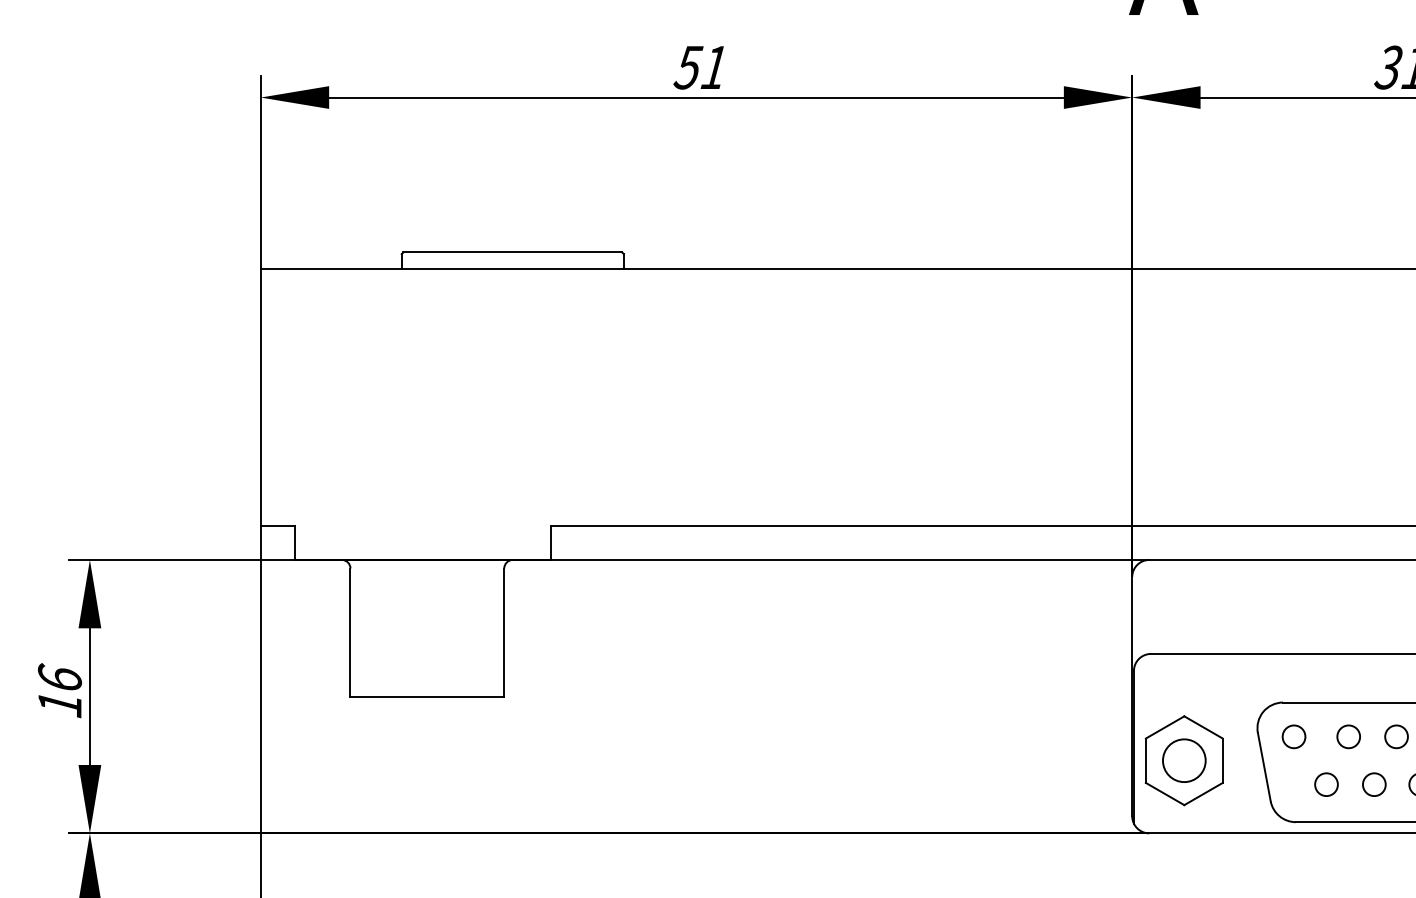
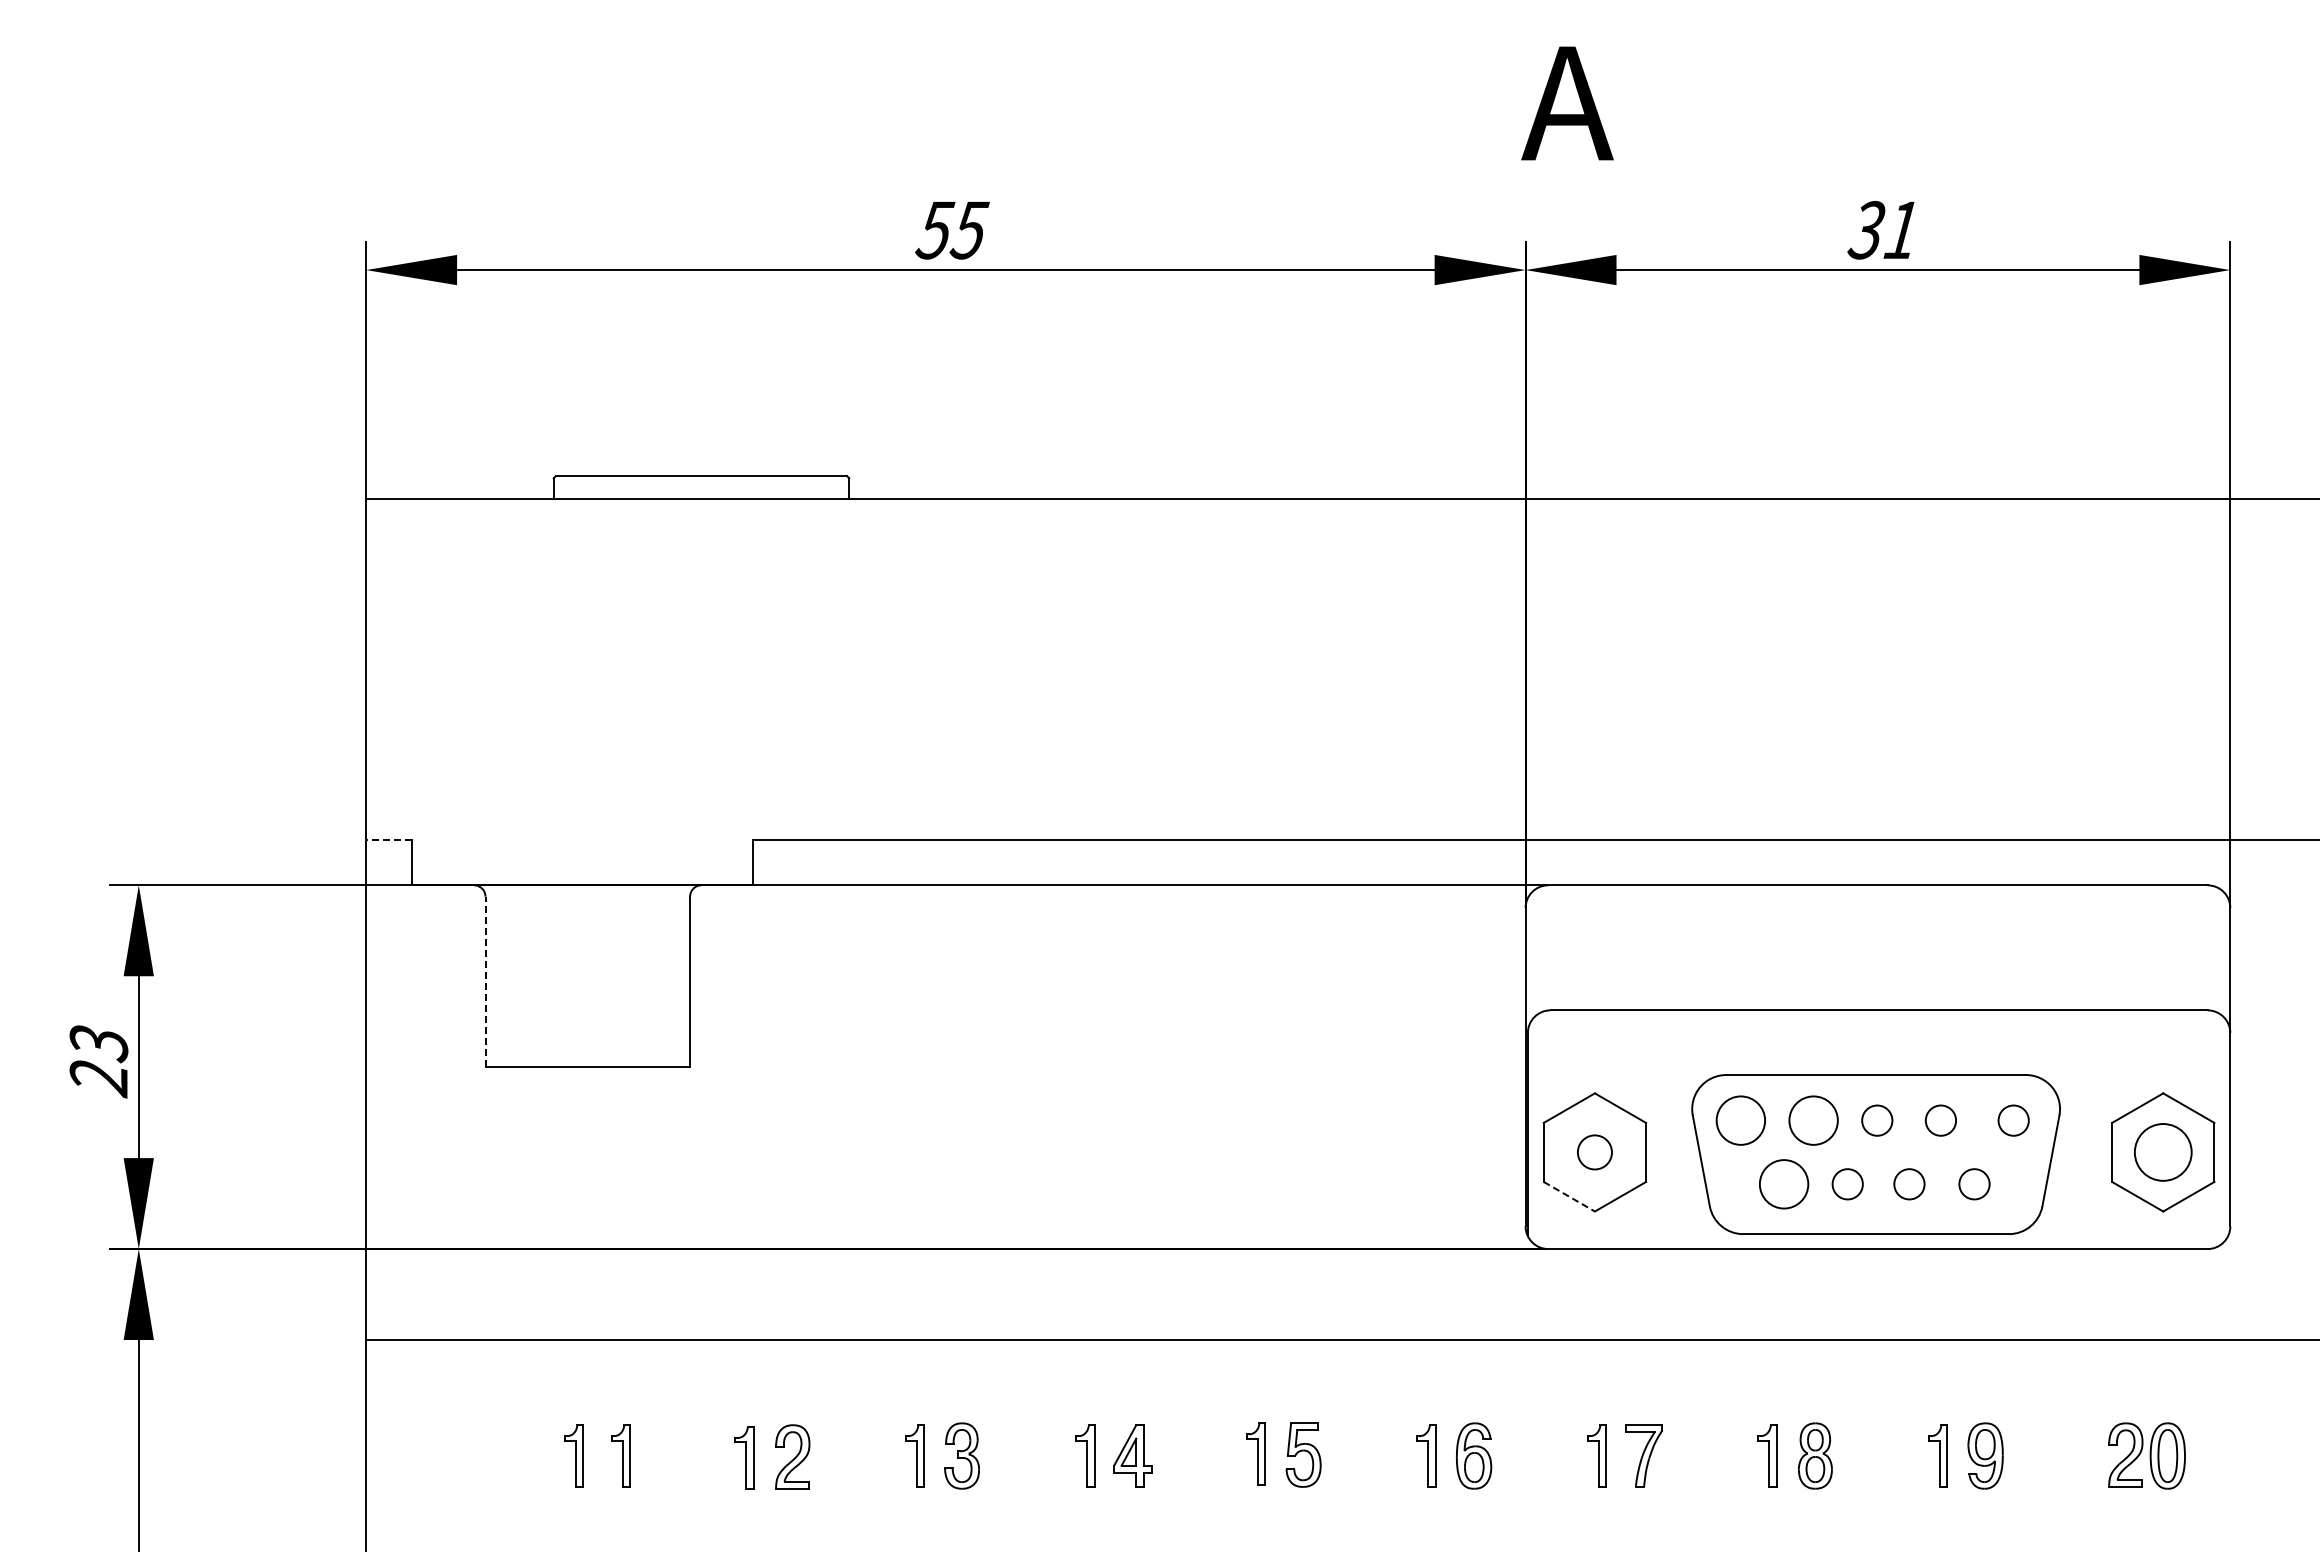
text: (714, 67) -> (969, 230), 51 -> 55
line: (277, 525) -> (388, 839), solid -> dashed
line: (350, 632) -> (485, 981), solid -> dashed
text: (59, 691) -> (98, 1060), 16 -> 23
circle: (1293, 736) -> (1740, 1120), size x1.6
circle: (1348, 736) -> (1813, 1120), size x1.6
circle: (1184, 760) -> (1594, 1152), size x0.6
circle: (1326, 784) -> (1783, 1184), size x1.6
line: (1165, 793) -> (1569, 1196), solid -> dashed

